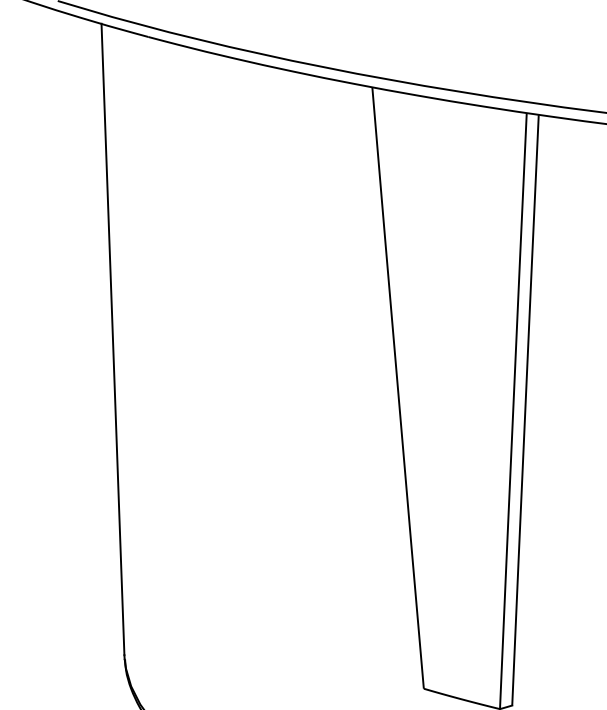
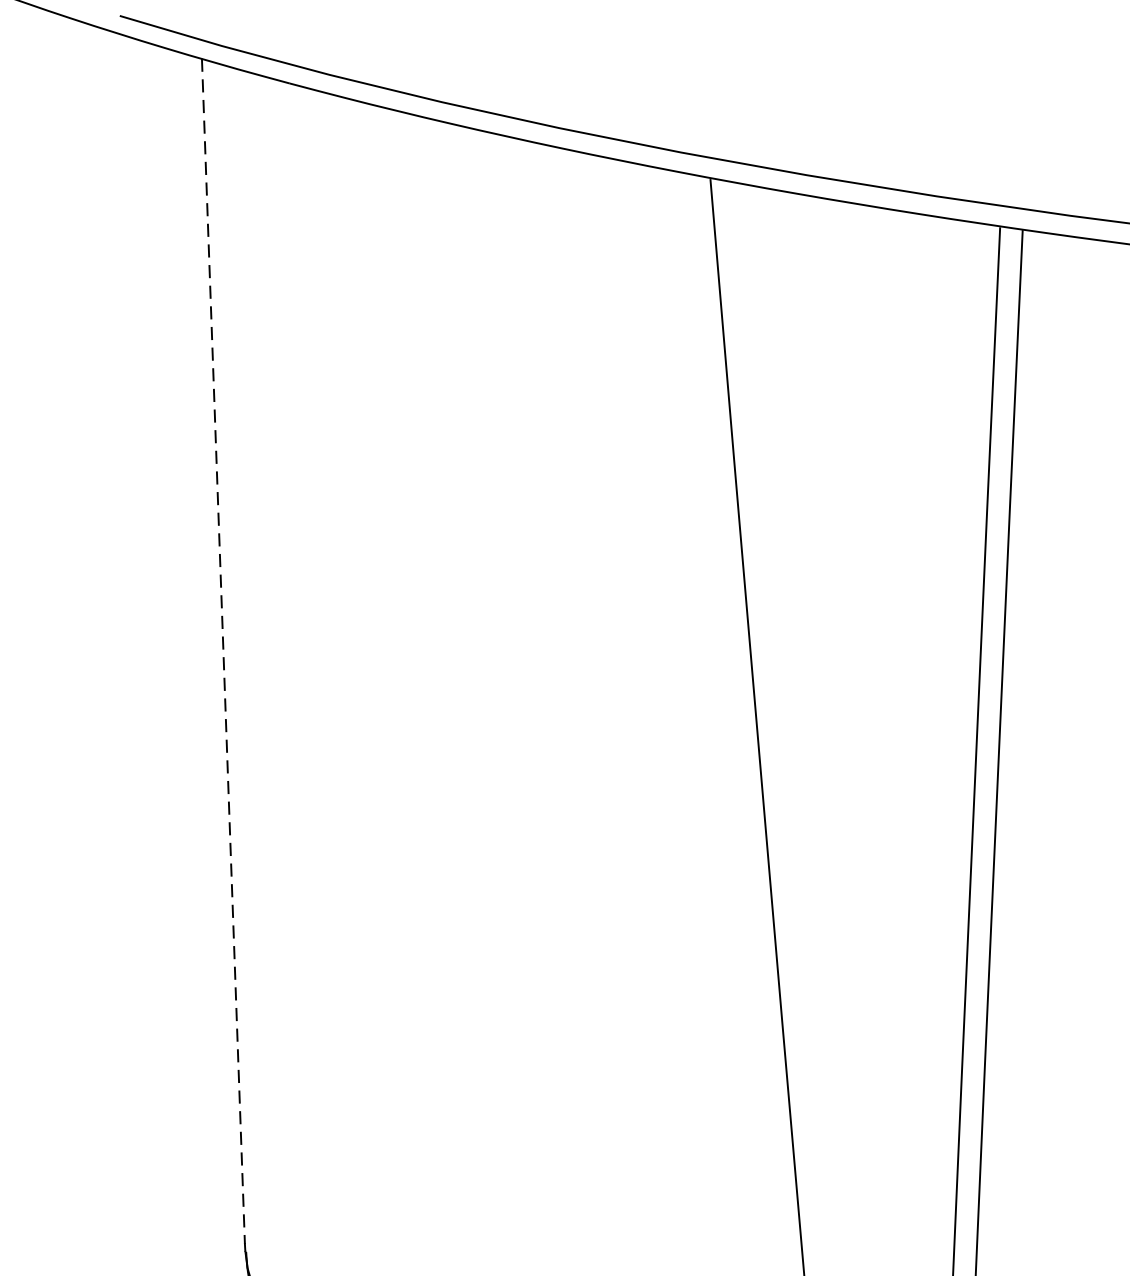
line: (112, 339) -> (222, 651), solid -> dashed

